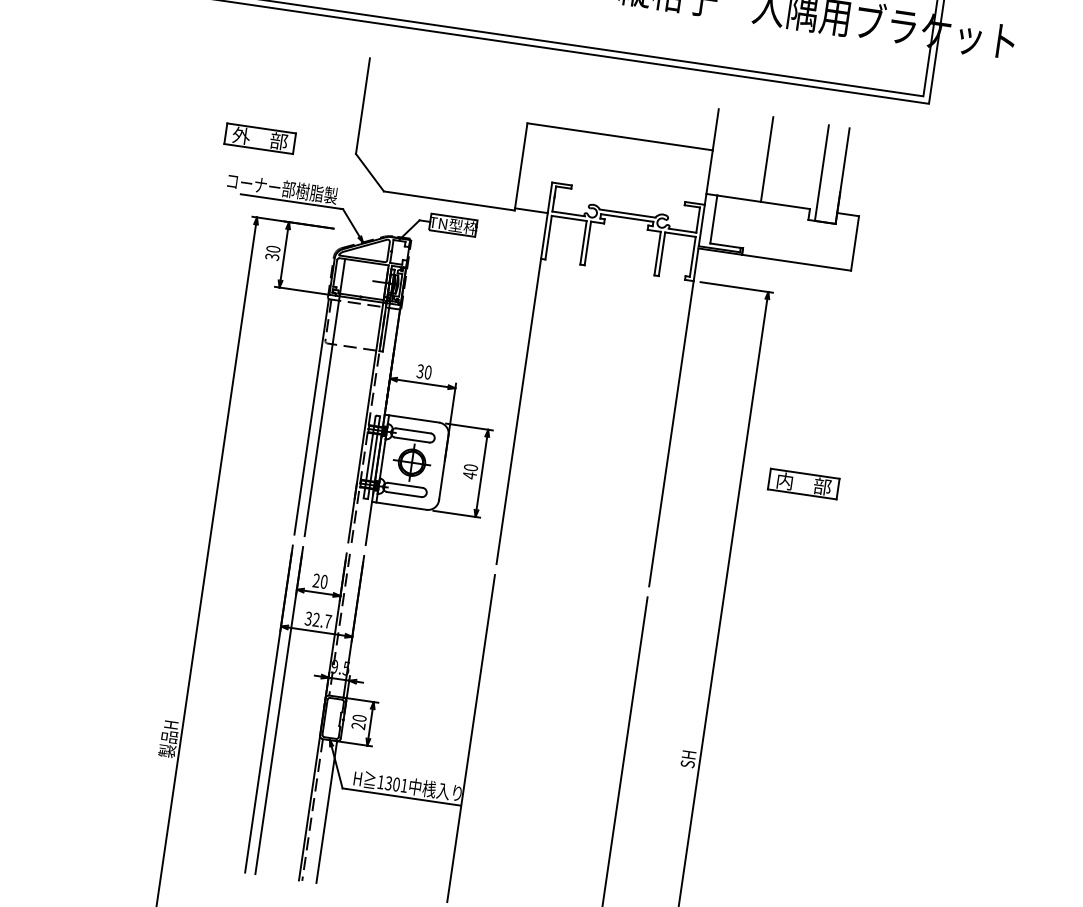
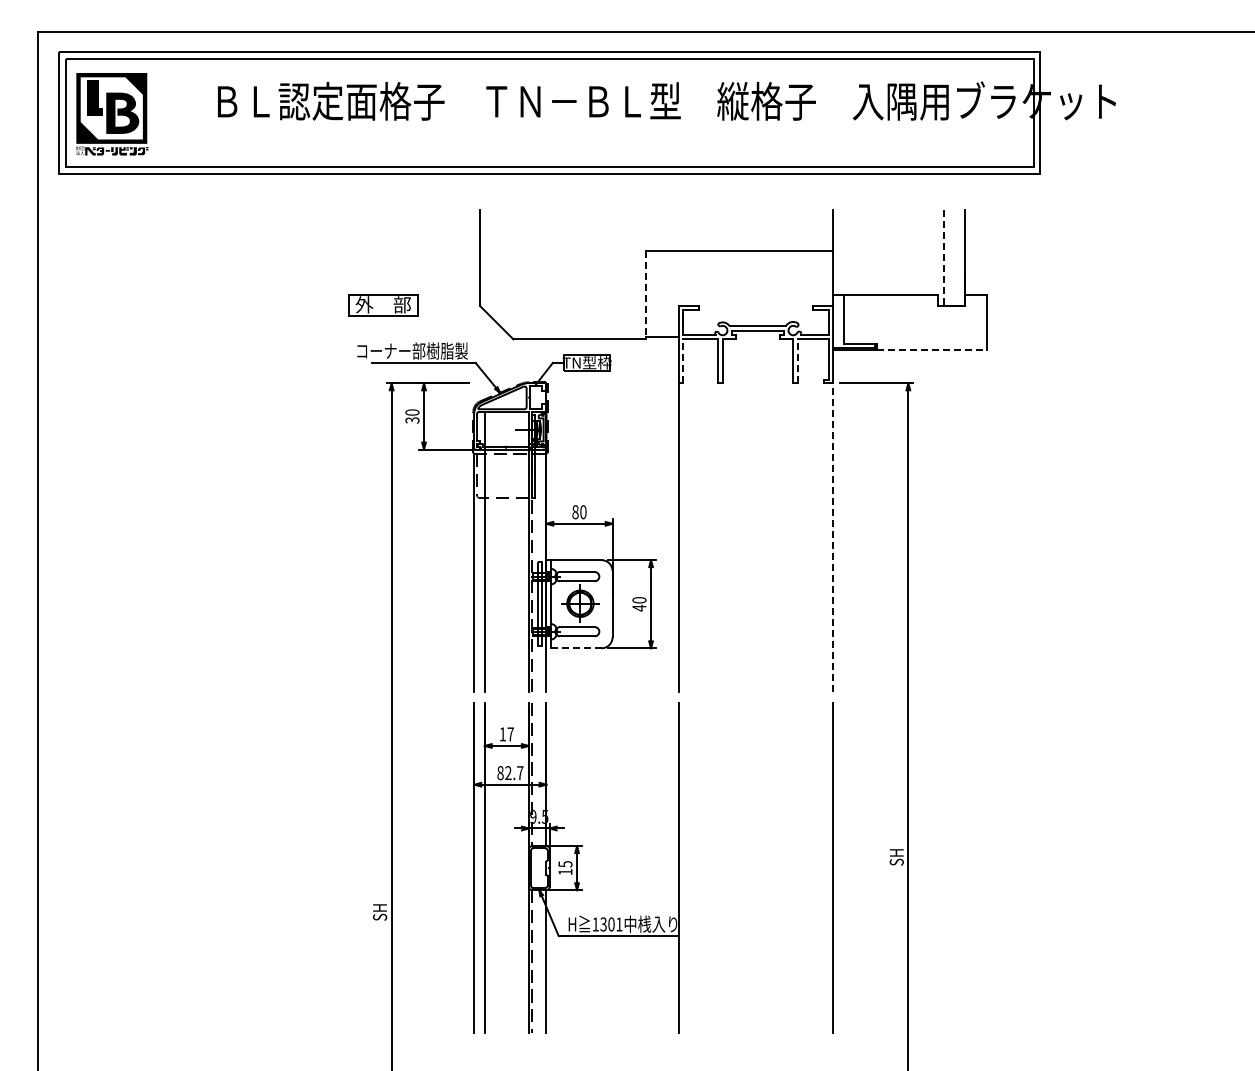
line: (766, 159) -> (887, 252), removed
line: (520, 167) -> (645, 295), solid -> dashed
line: (822, 173) -> (944, 258), solid -> dashed
line: (549, 236) -> (683, 360), solid -> dashed
line: (661, 253) -> (797, 360), solid -> dashed
line: (797, 262) -> (932, 350), solid -> dashed
text: (420, 371) -> (575, 512), 30 -> 80
line: (671, 433) -> (832, 537), solid -> dashed
part: (803, 484) -> (970, 568), removed
line: (399, 506) -> (574, 648), solid -> dashed
text: (320, 581) -> (506, 734), 20 -> 17
text: (308, 619) -> (500, 773), 32.7 -> 82.7
text: (359, 722) -> (565, 868), 20 -> 15
text: (168, 739) -> (379, 912), 製品H -> SH

